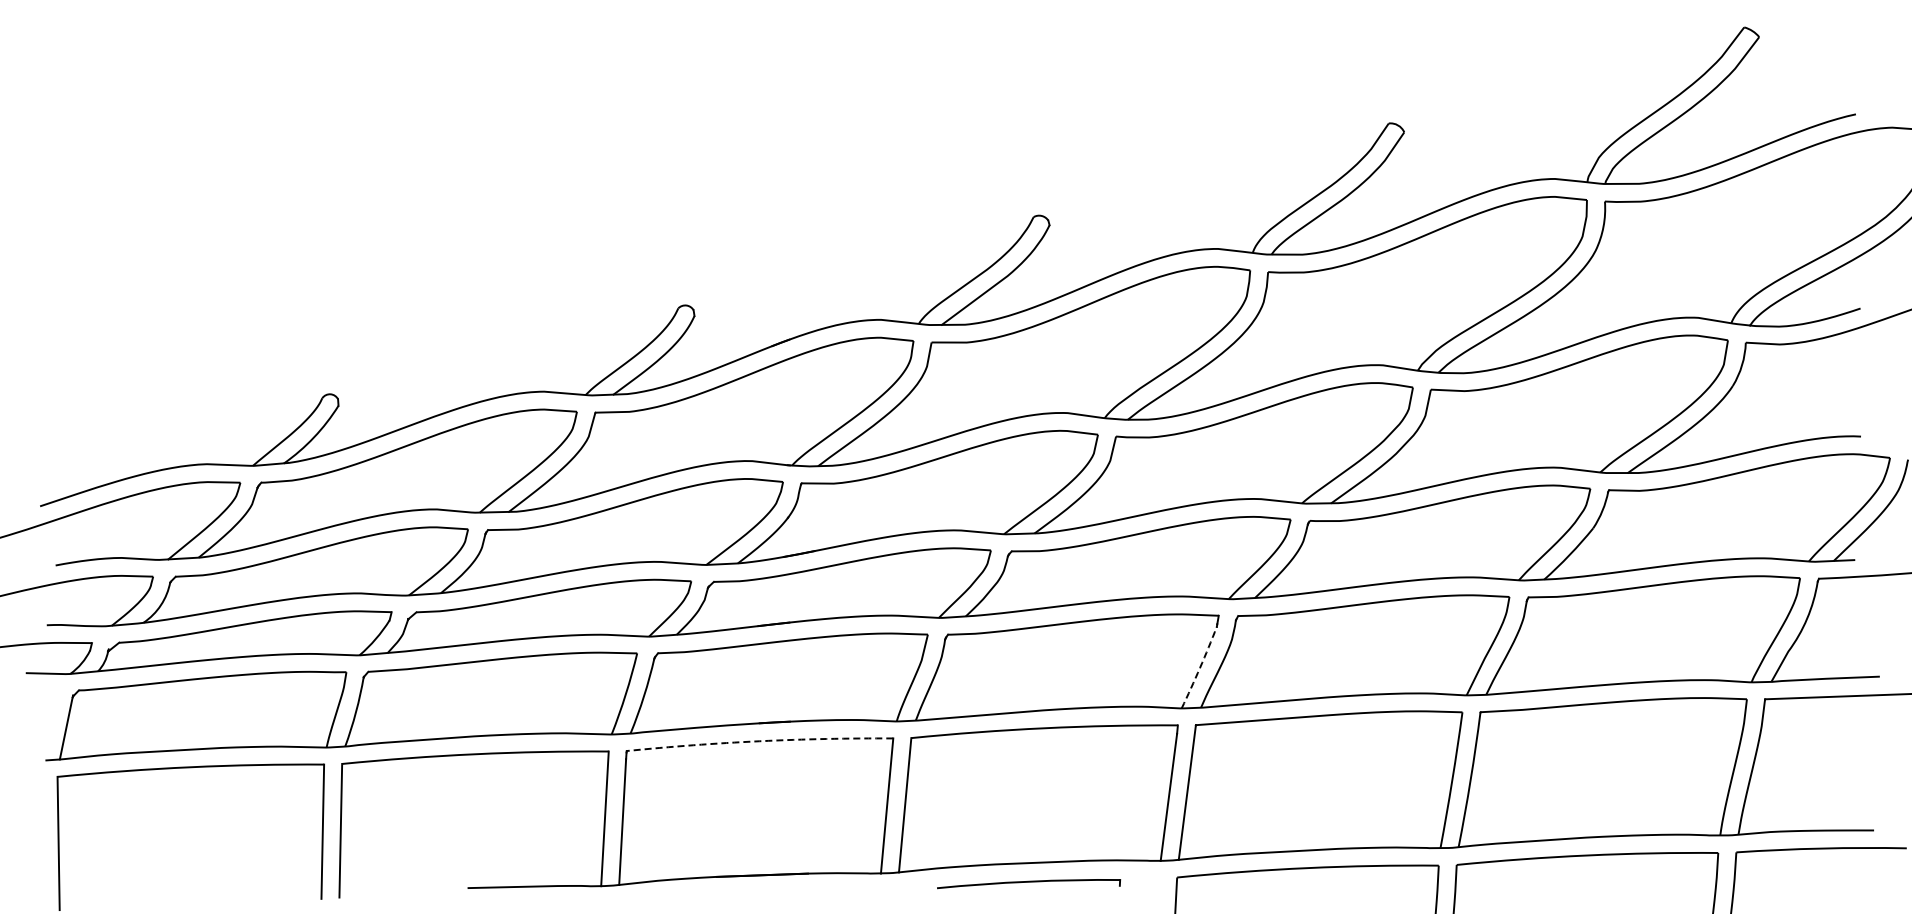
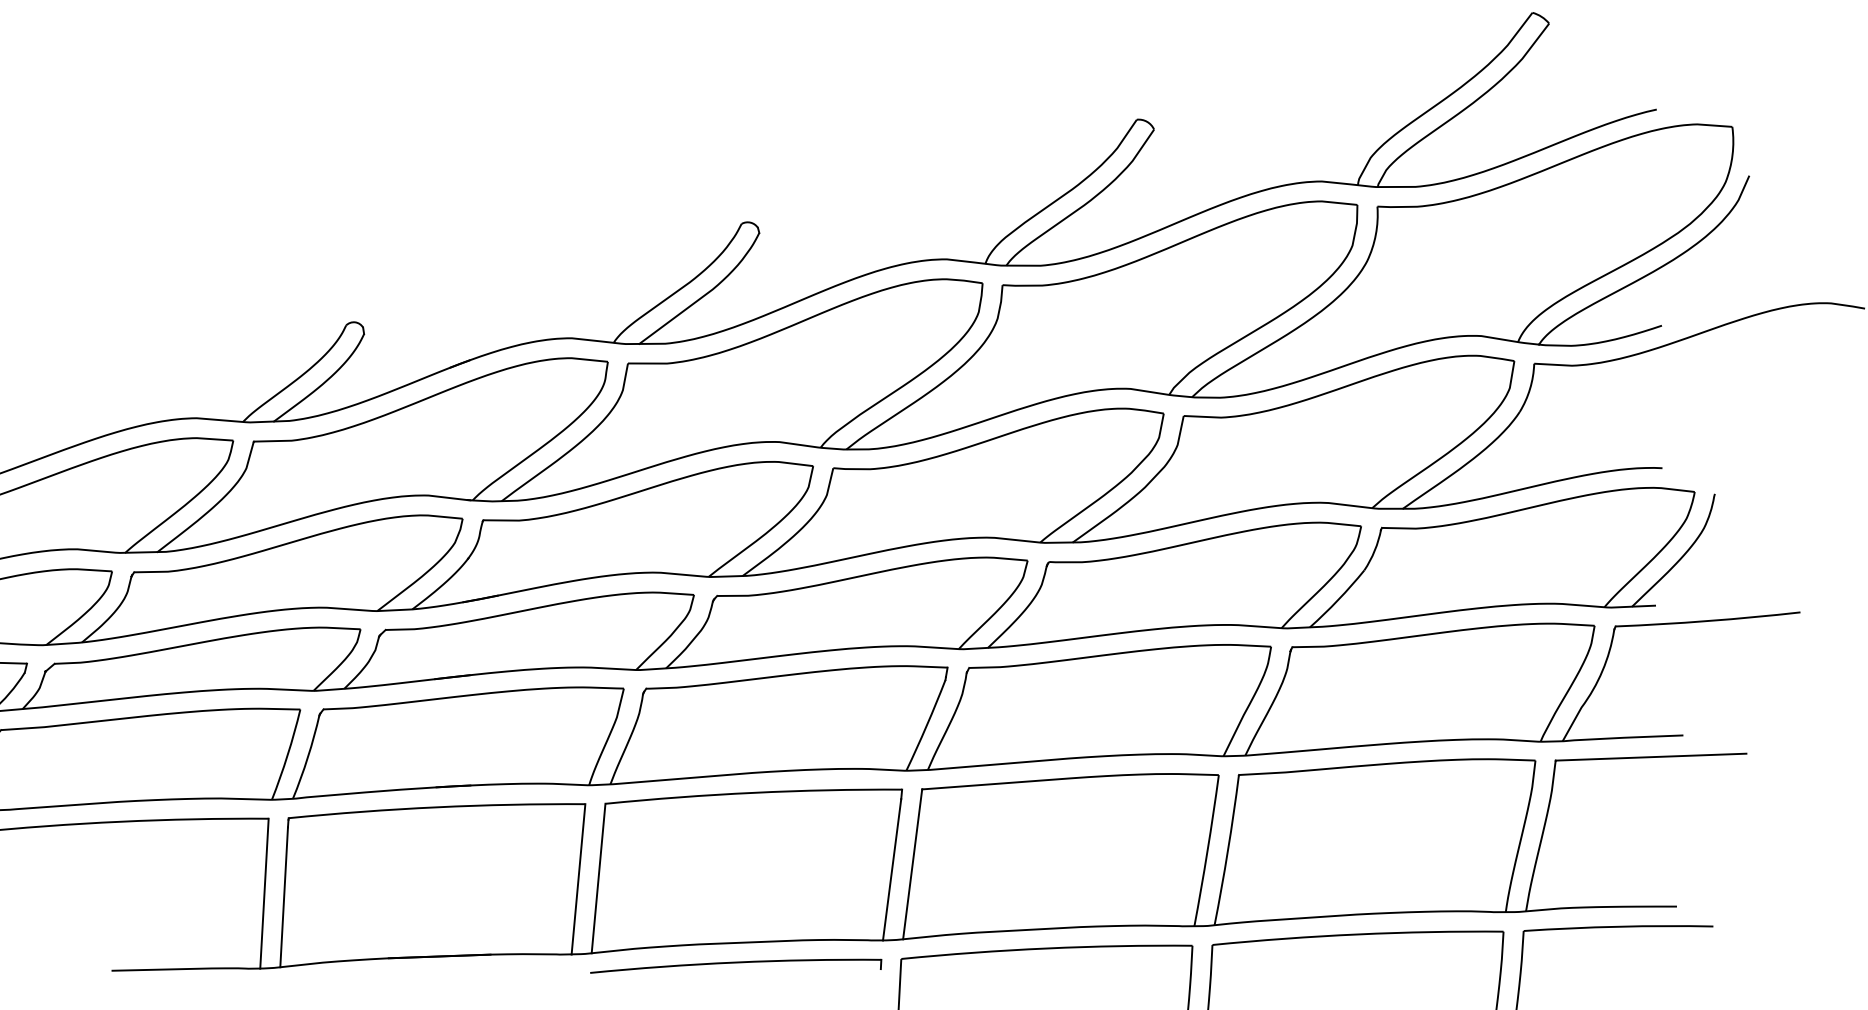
arc: (1200, 667) -> (927, 725), dashed -> solid
arc: (759, 741) -> (436, 807), dashed -> solid
part: (1028, 883) -> (735, 965), size x1.43

